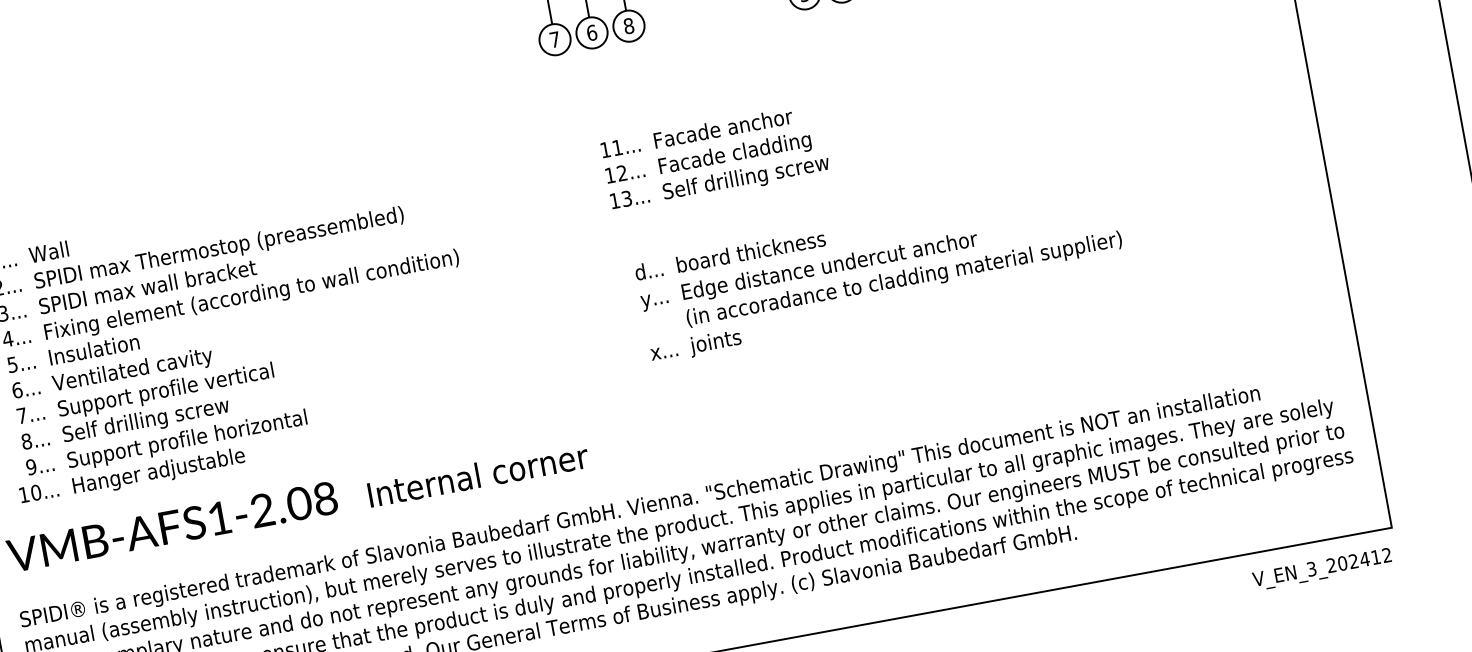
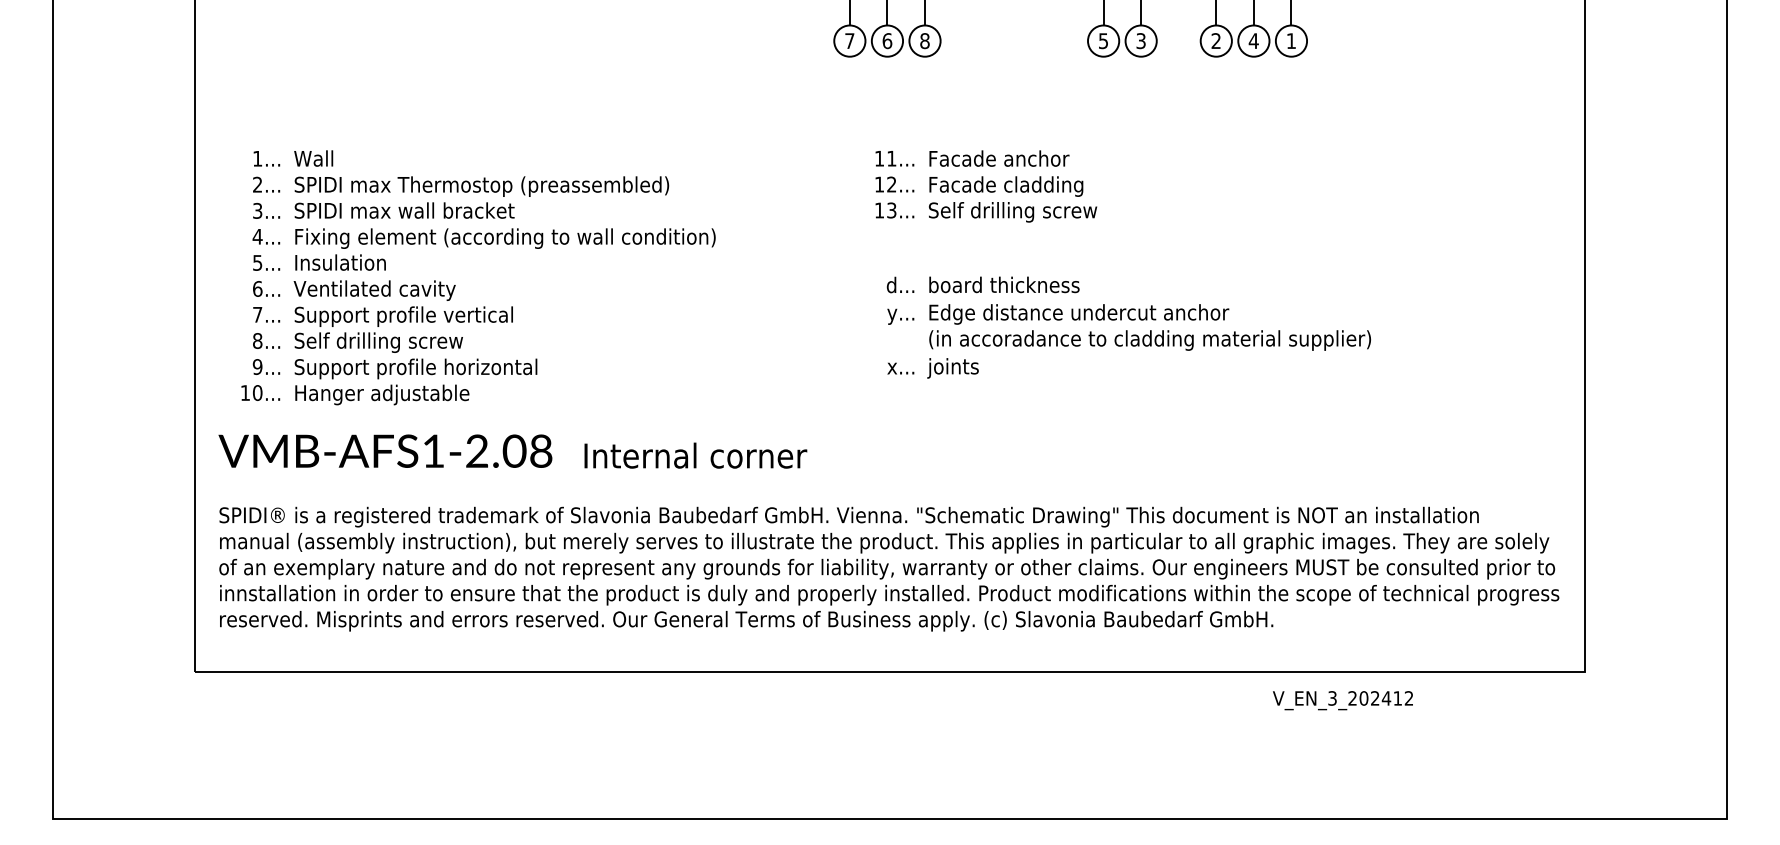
text: (1321, 569) -> (1342, 700), moved

